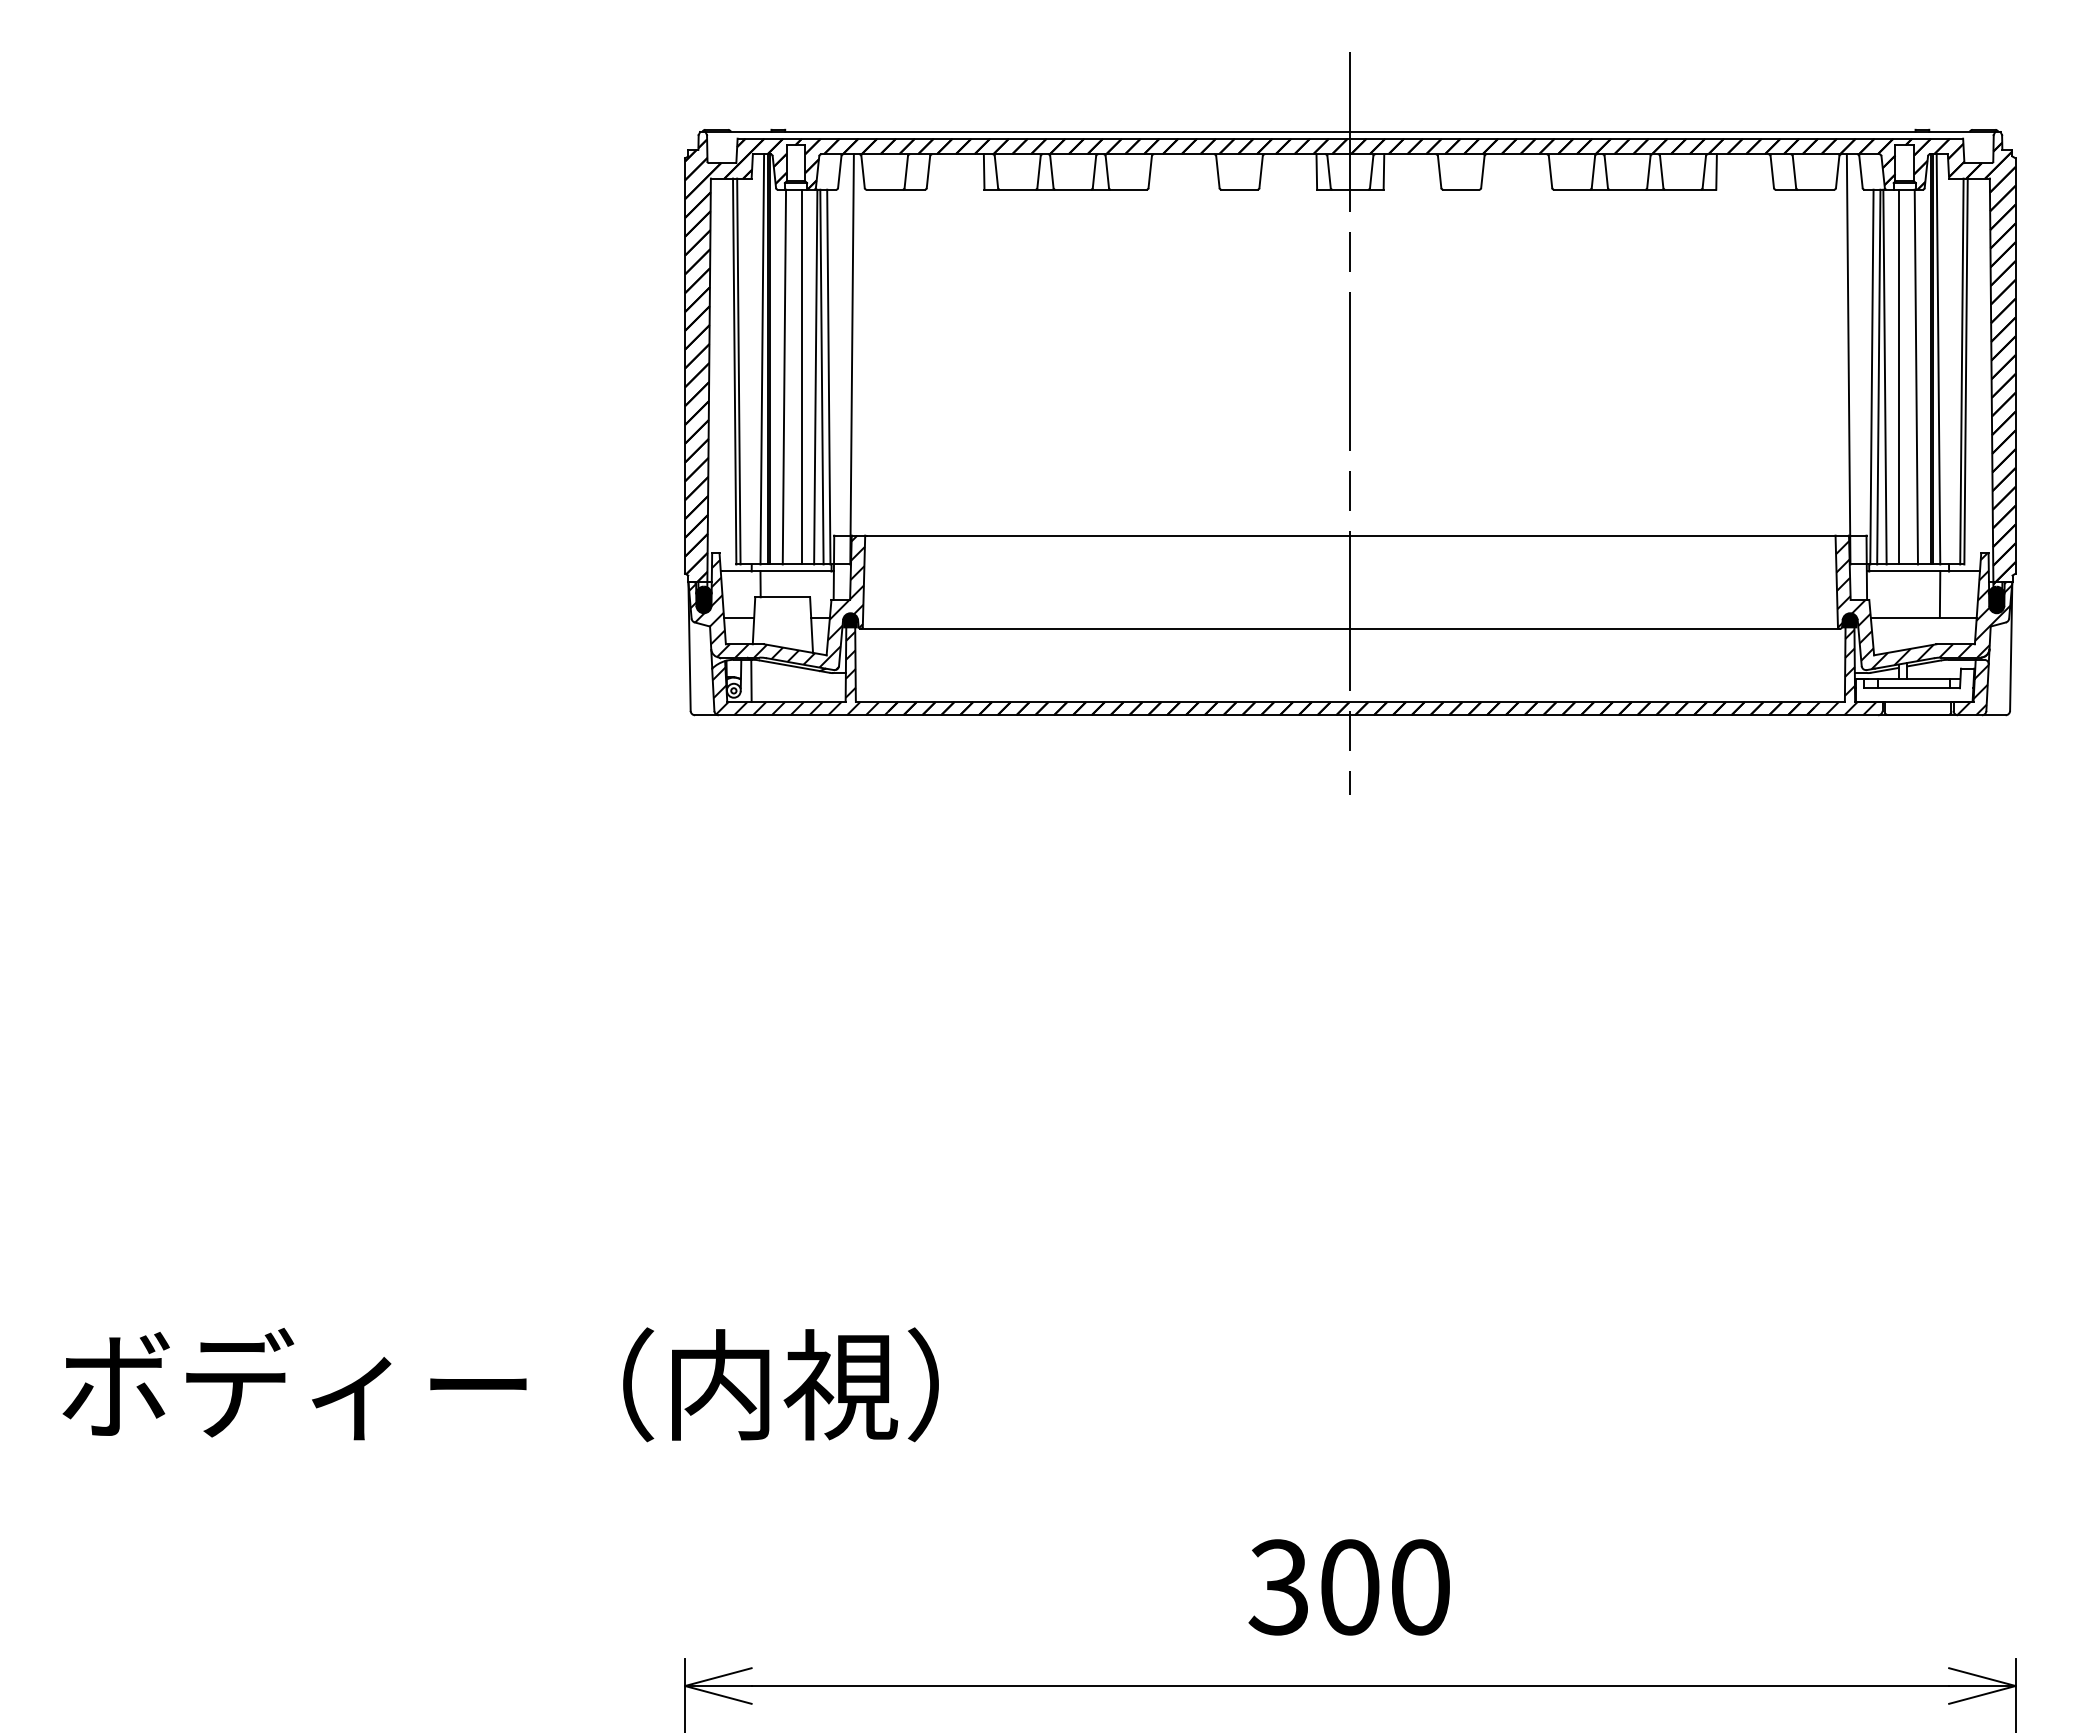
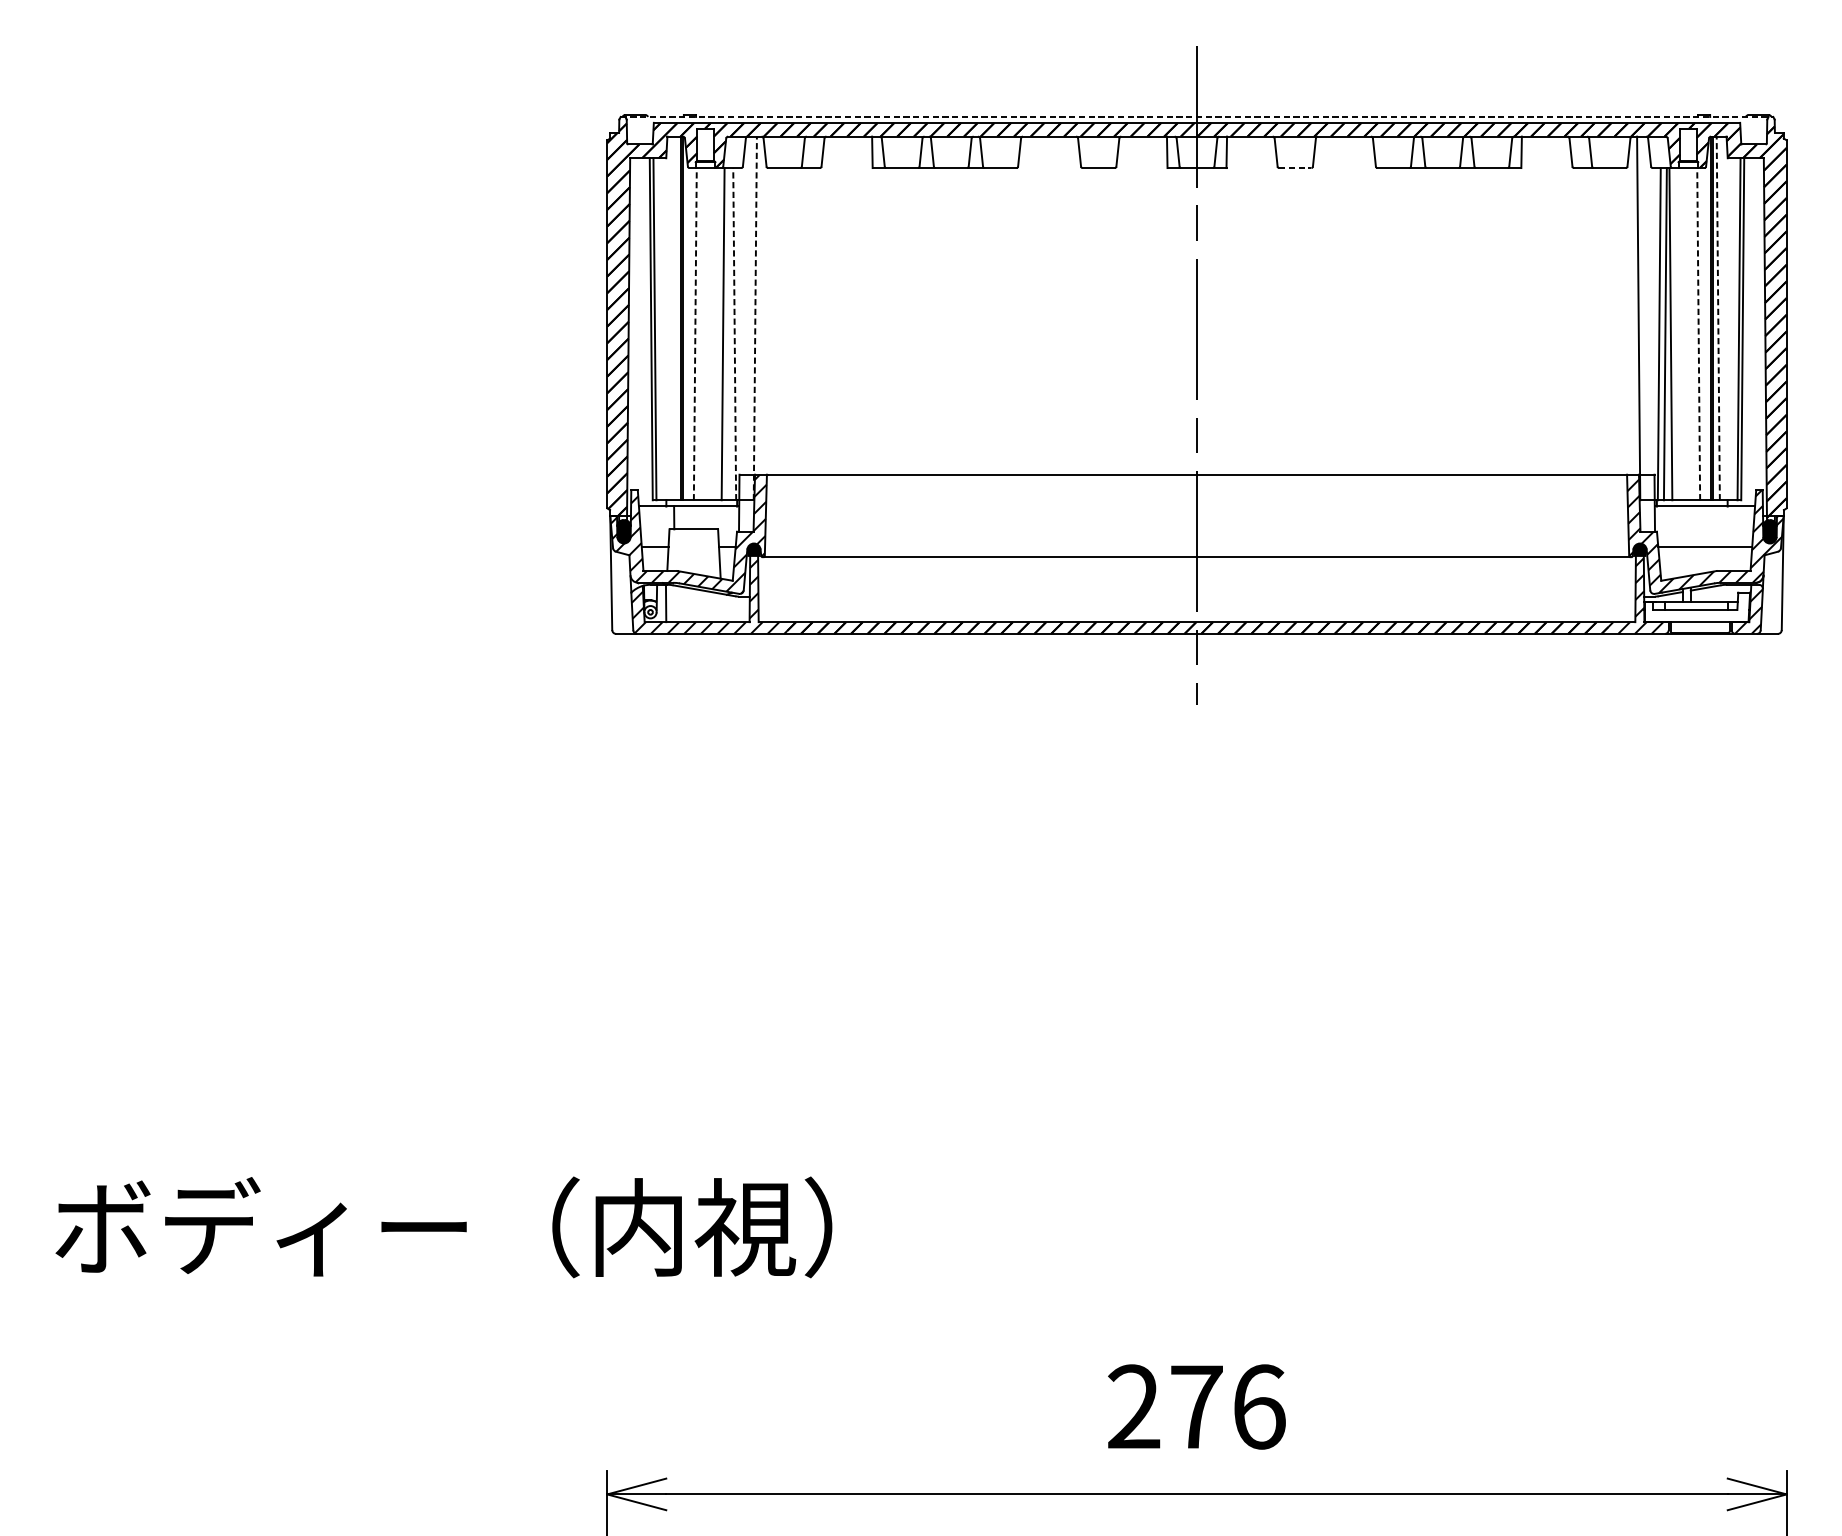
line: (1350, 132) -> (1197, 117), solid -> dashed
line: (1461, 189) -> (1295, 167), solid -> dashed
line: (852, 358) -> (755, 317), solid -> dashed
line: (1938, 358) -> (1718, 317), solid -> dashed
line: (762, 359) -> (675, 318), removed
line: (784, 376) -> (695, 333), solid -> dashed
line: (801, 376) -> (710, 333), removed
line: (821, 376) -> (728, 333), removed
line: (828, 376) -> (734, 333), solid -> dashed
line: (1899, 376) -> (1683, 333), removed
line: (1916, 376) -> (1698, 333), solid -> dashed
line: (1939, 594) -> (1719, 526), removed
text: (1349, 1587) -> (1196, 1407), 300 -> 276

